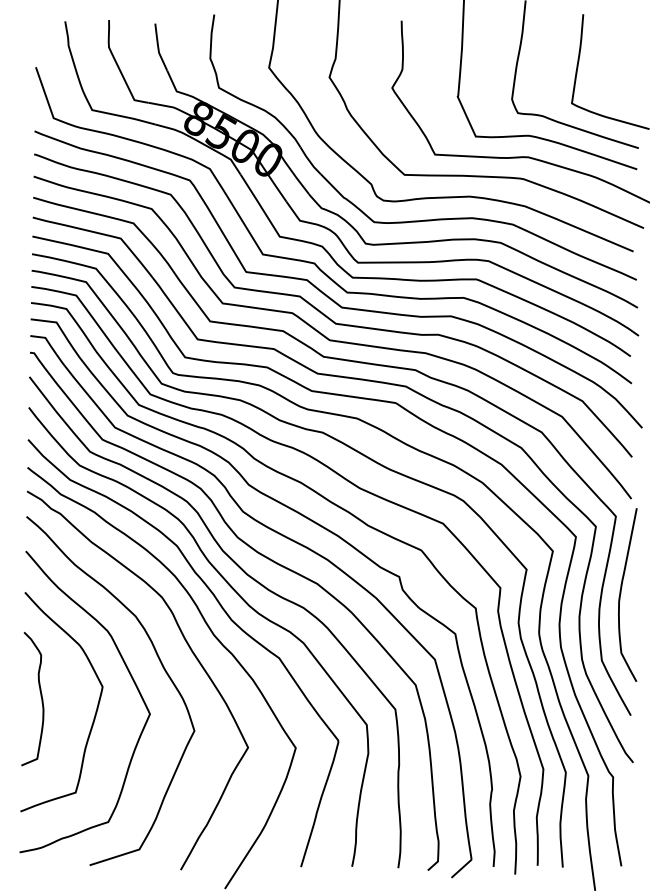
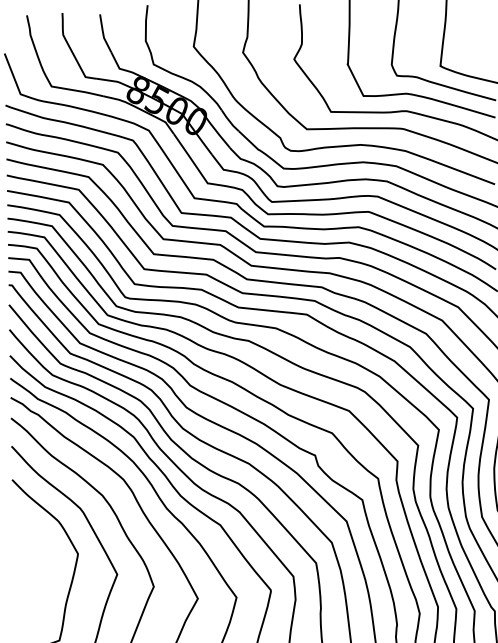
curve: (40, 696) -> (27, 563), removed

